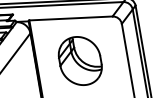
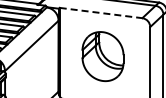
line: (71, 18) -> (101, 13), solid -> dashed

